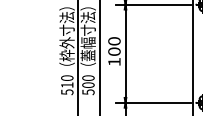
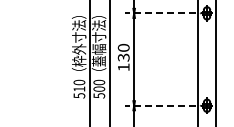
line: (153, 4) -> (160, 13), solid -> dashed
text: (114, 51) -> (123, 57), 100 -> 130
line: (153, 102) -> (160, 105), solid -> dashed

